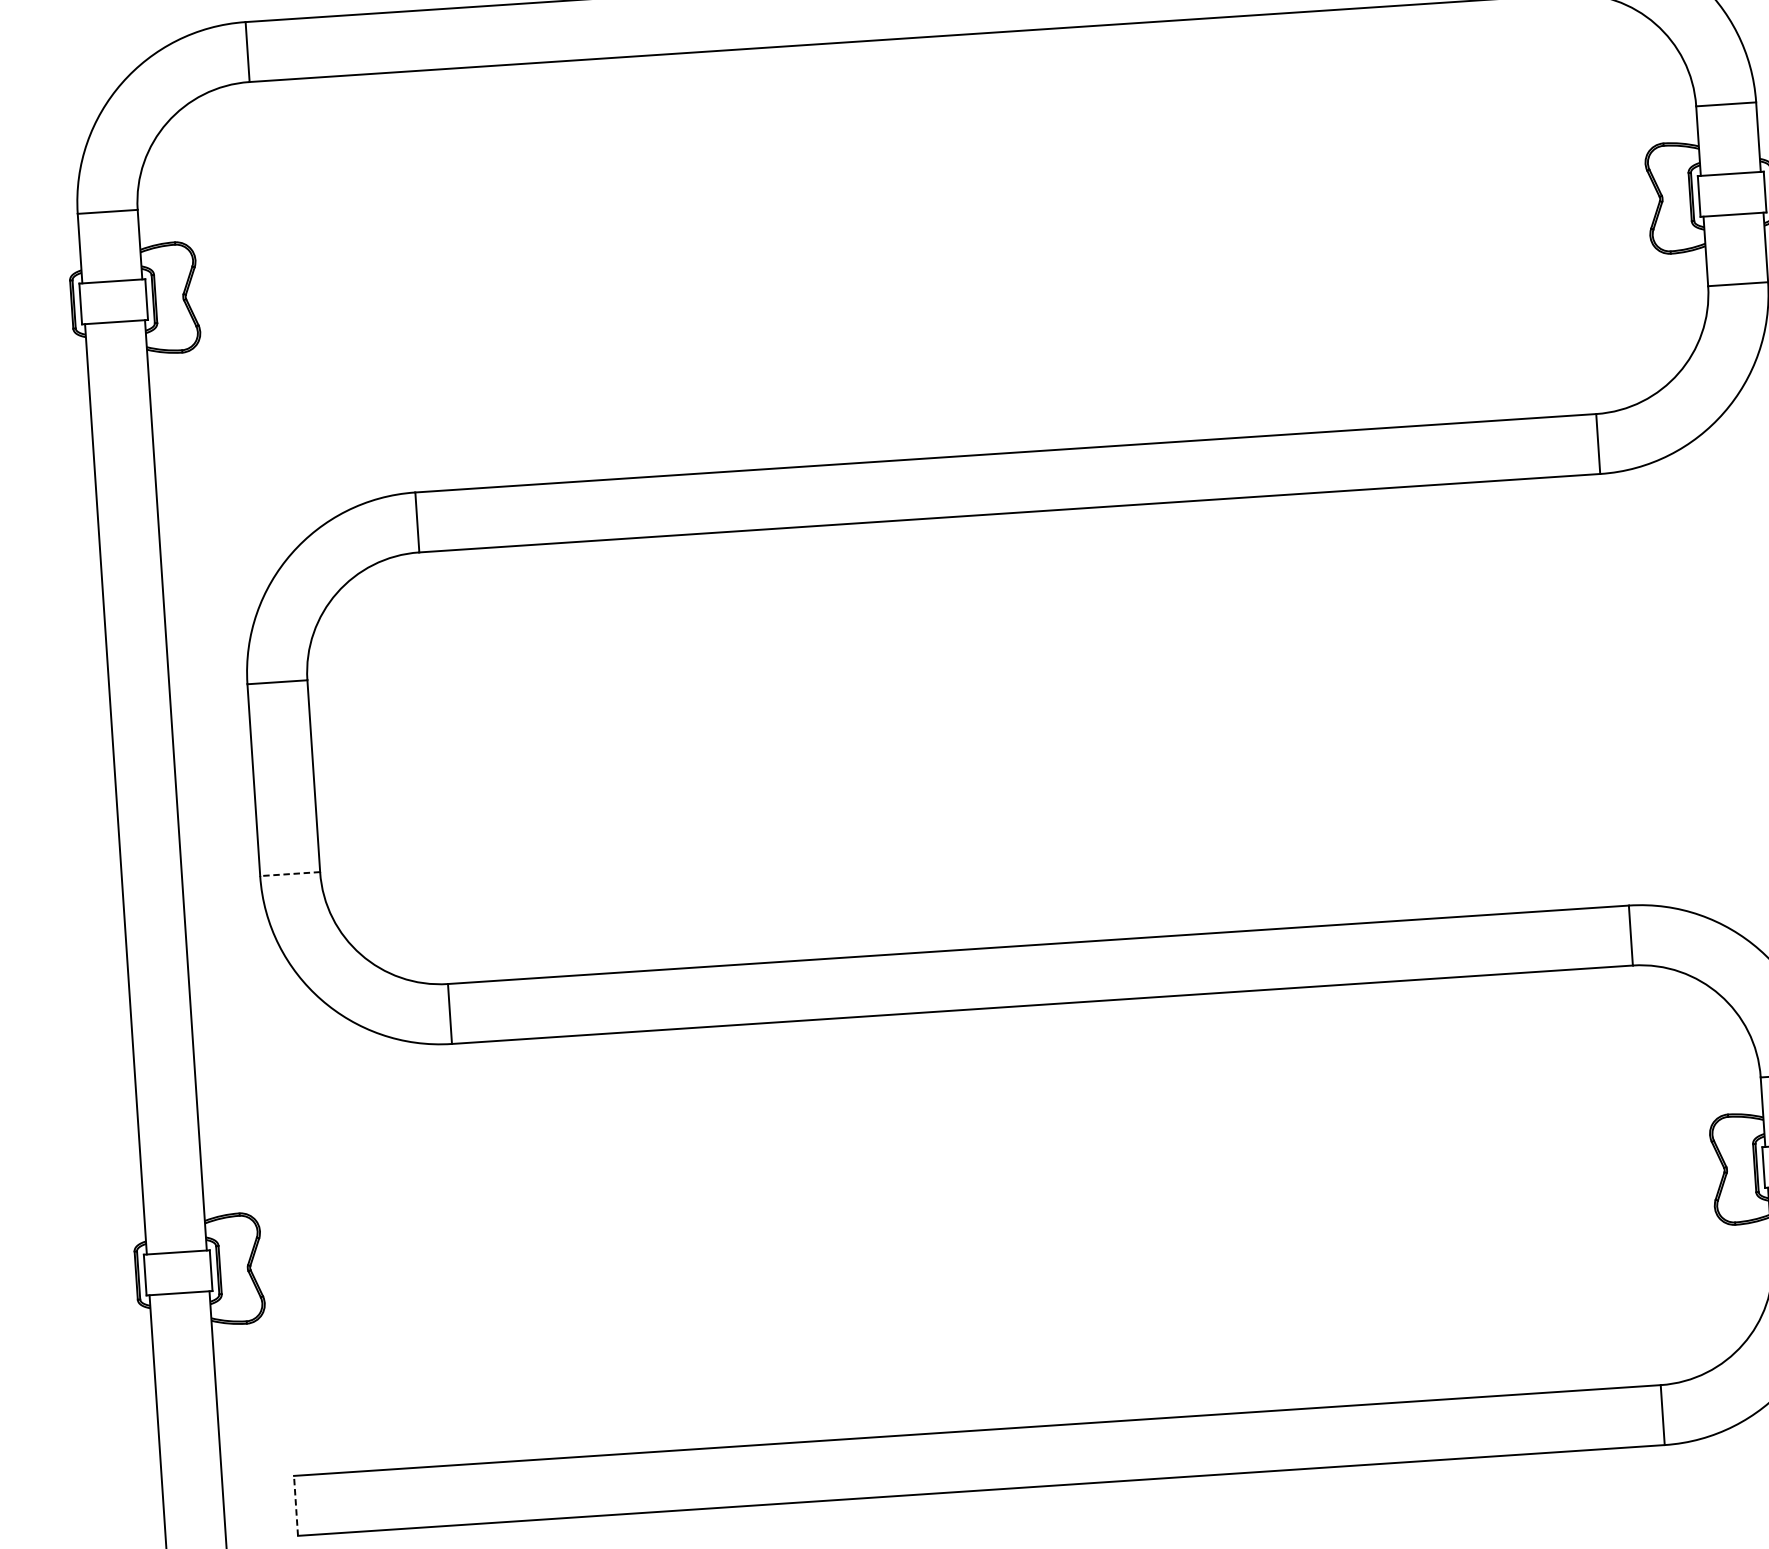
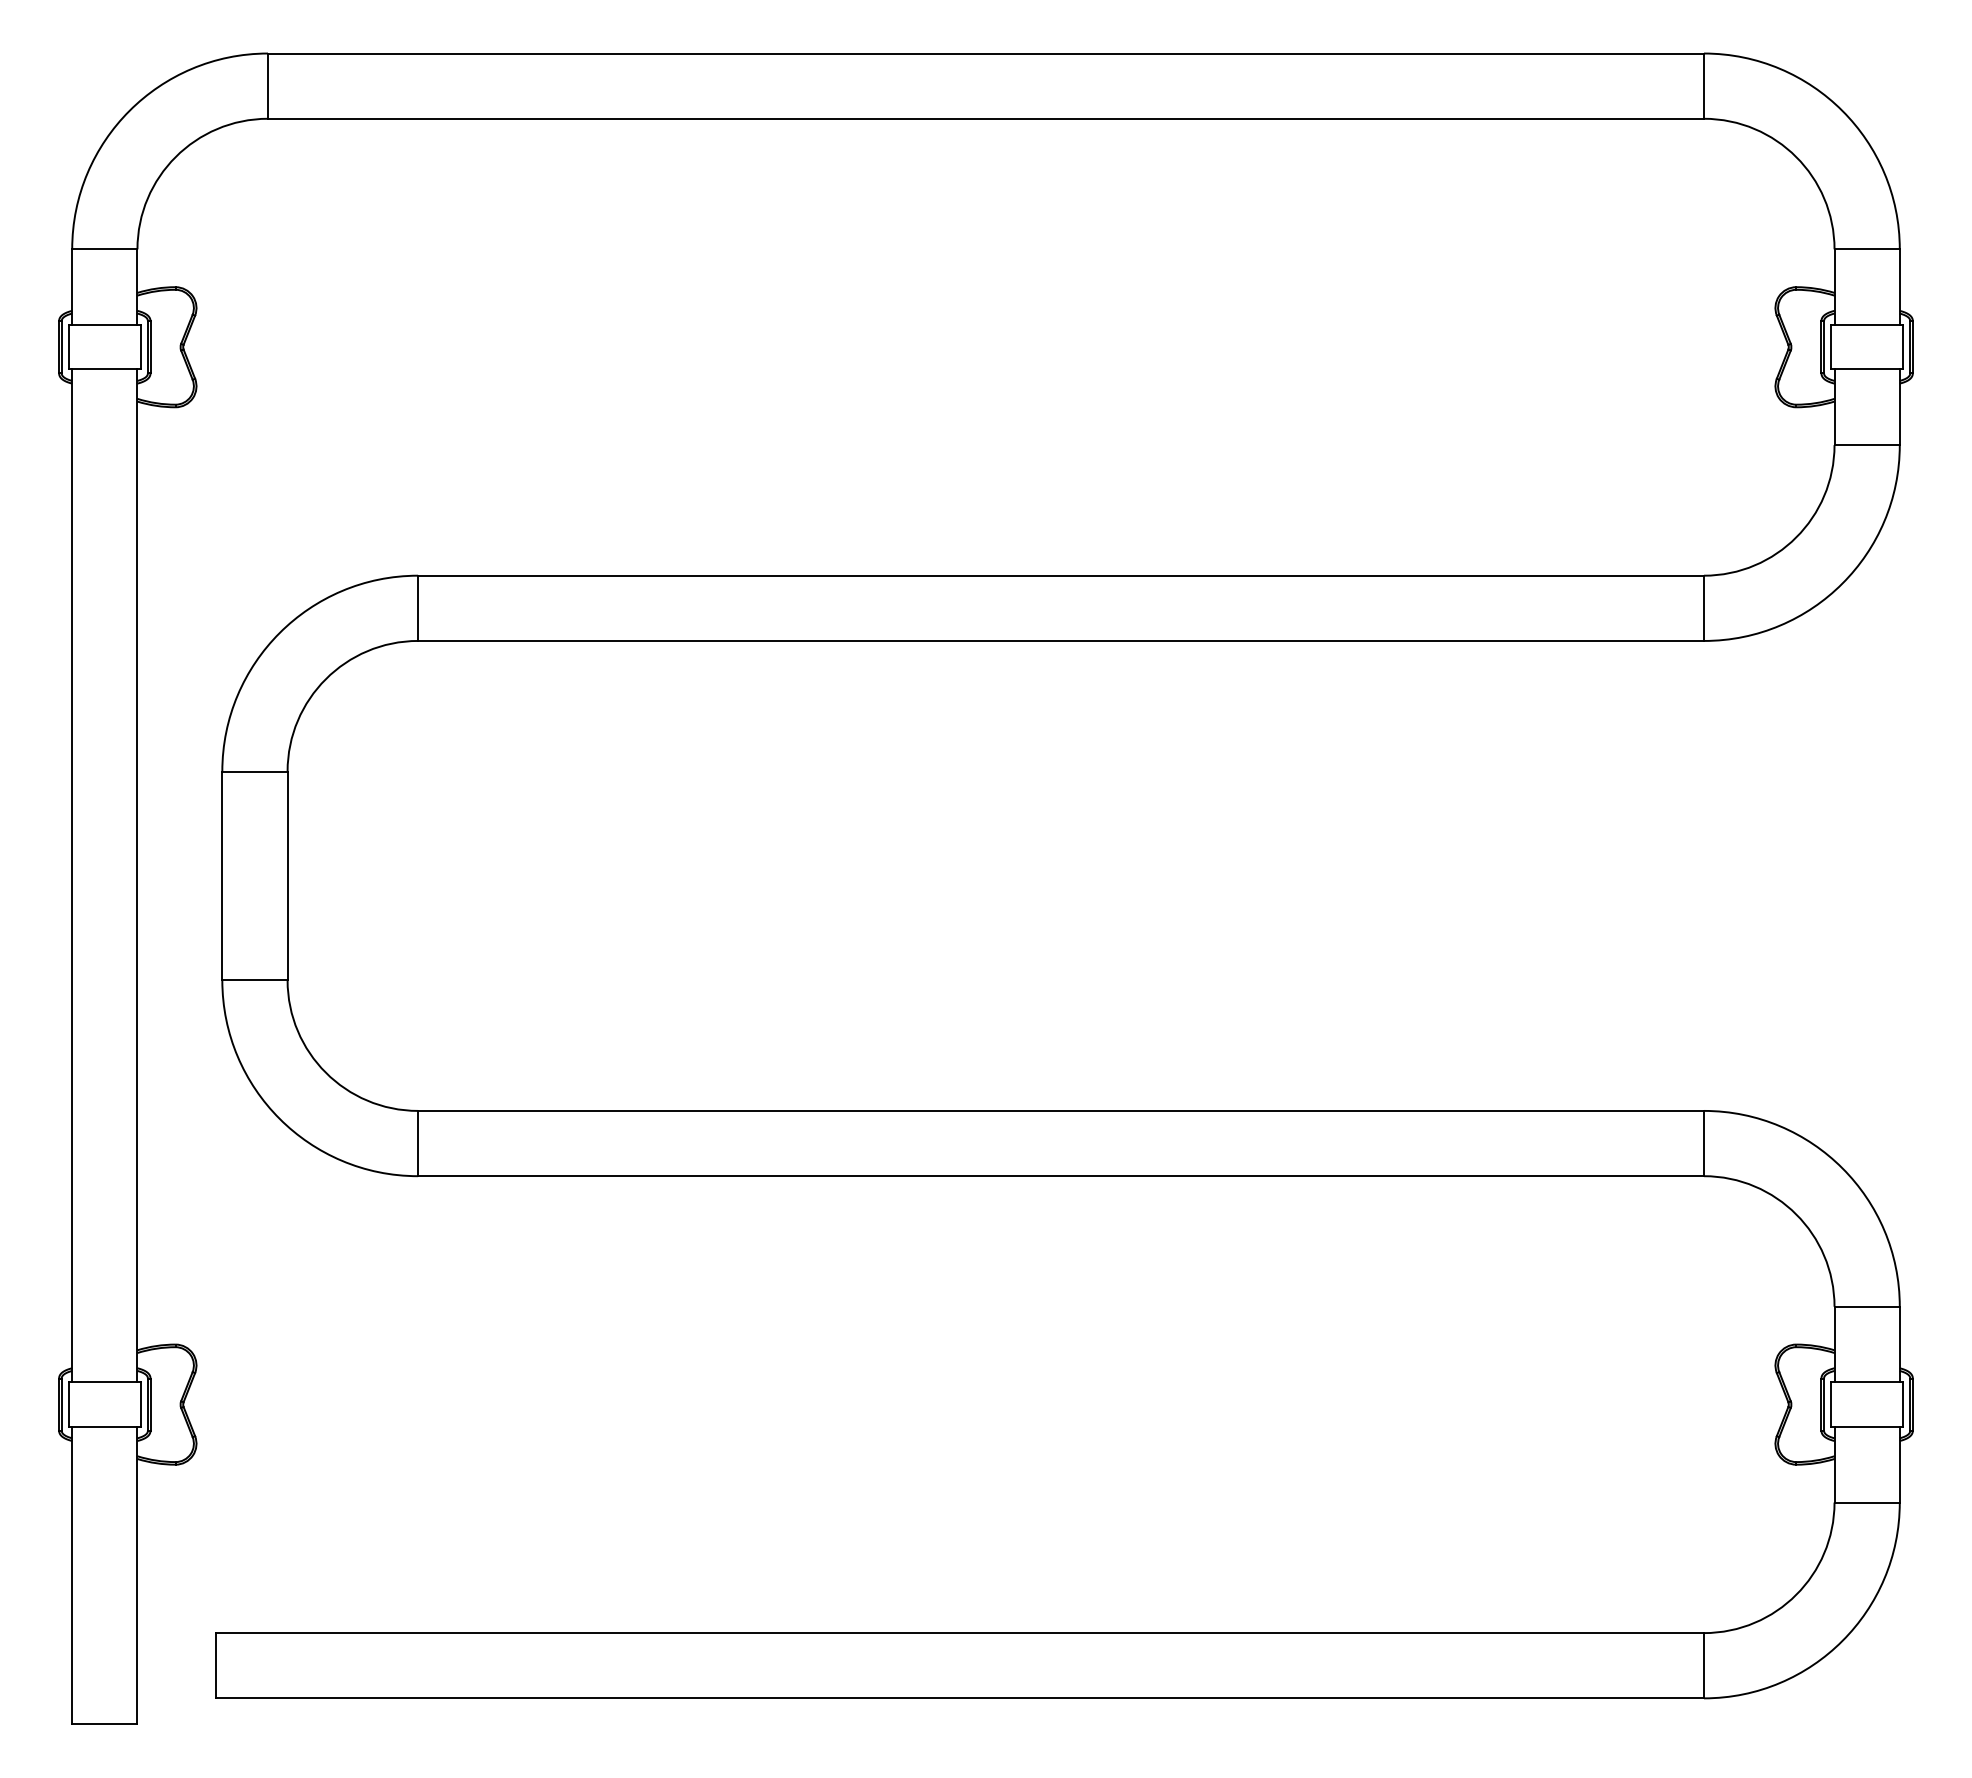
line: (289, 874) -> (254, 980), dashed -> solid
line: (295, 1505) -> (215, 1665), dashed -> solid

